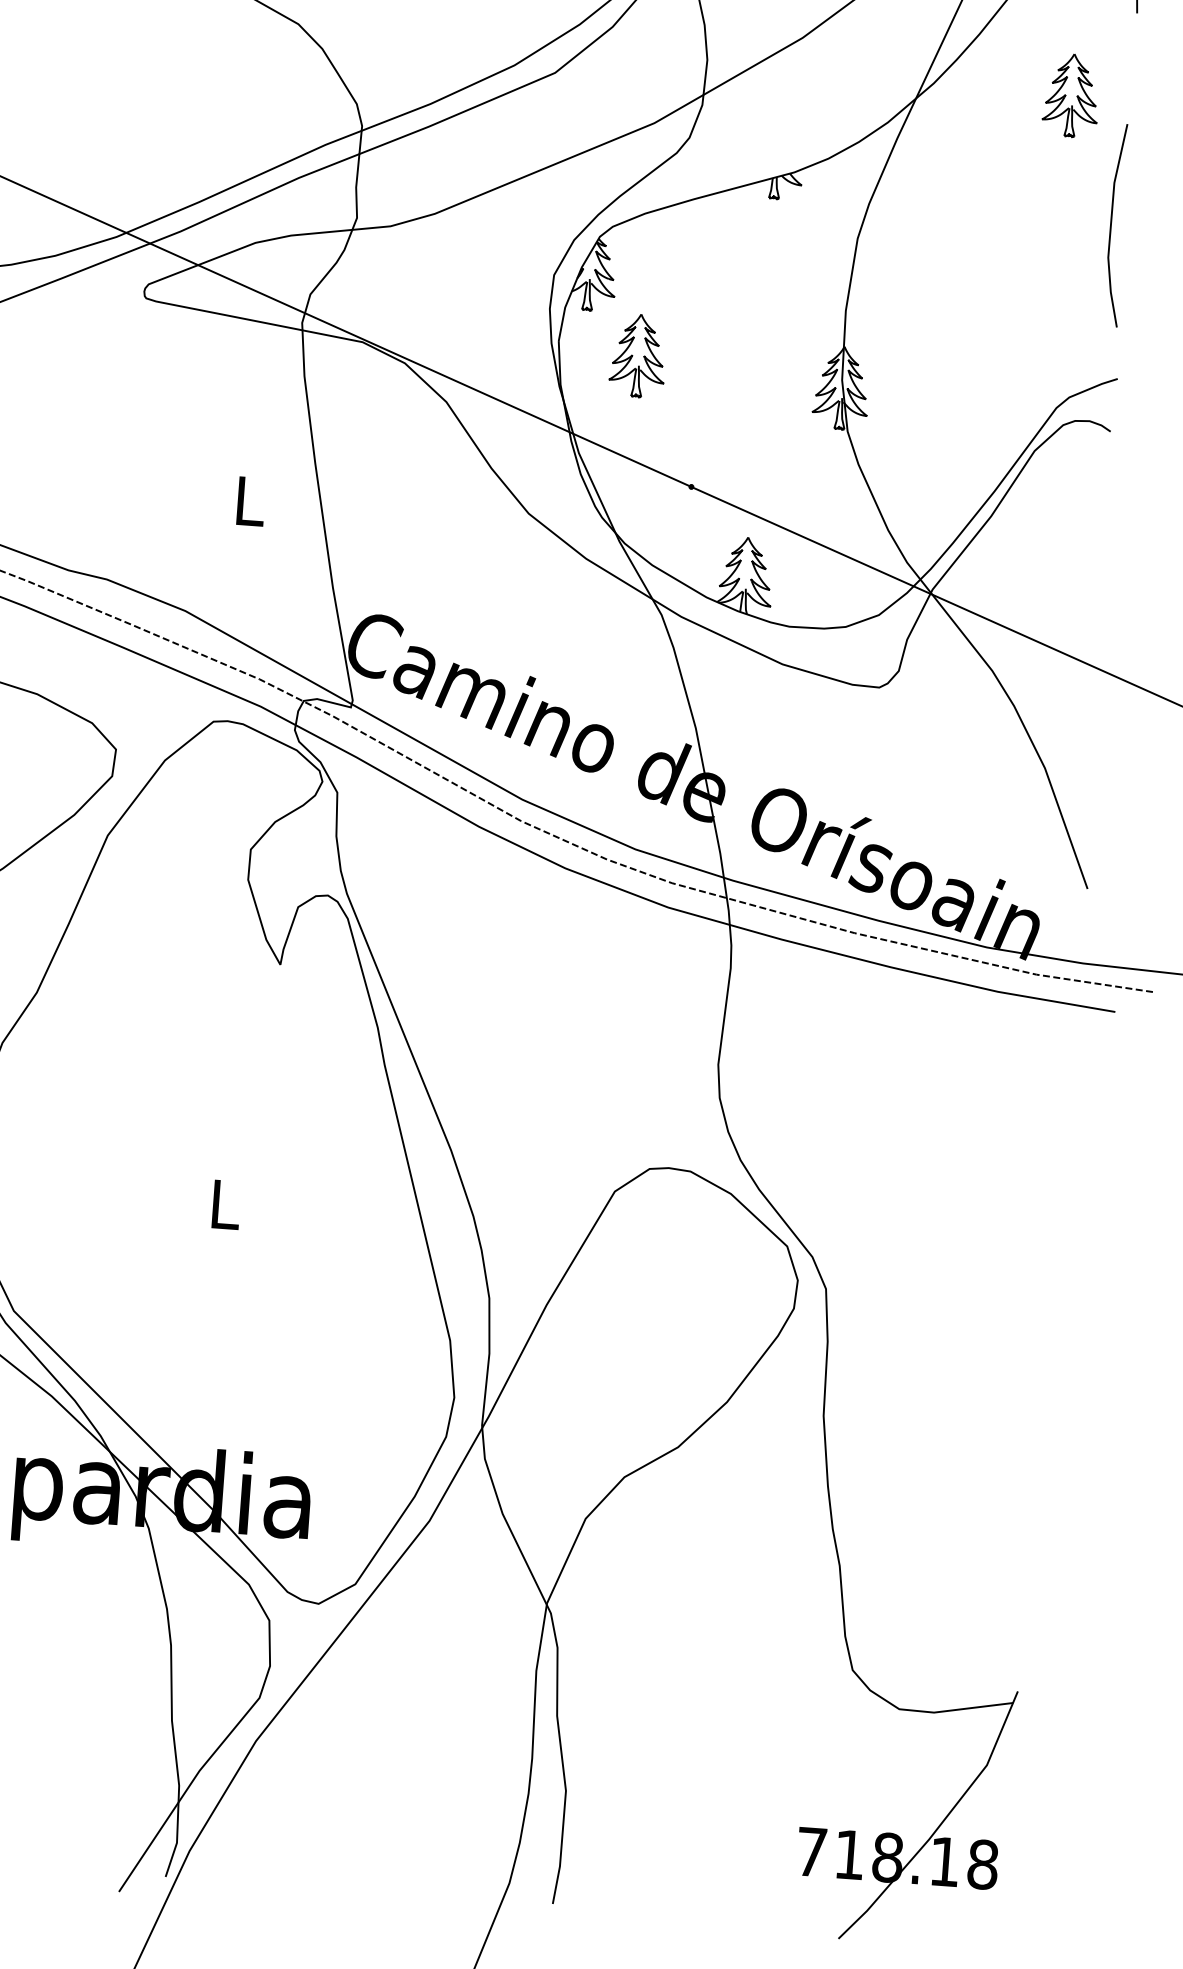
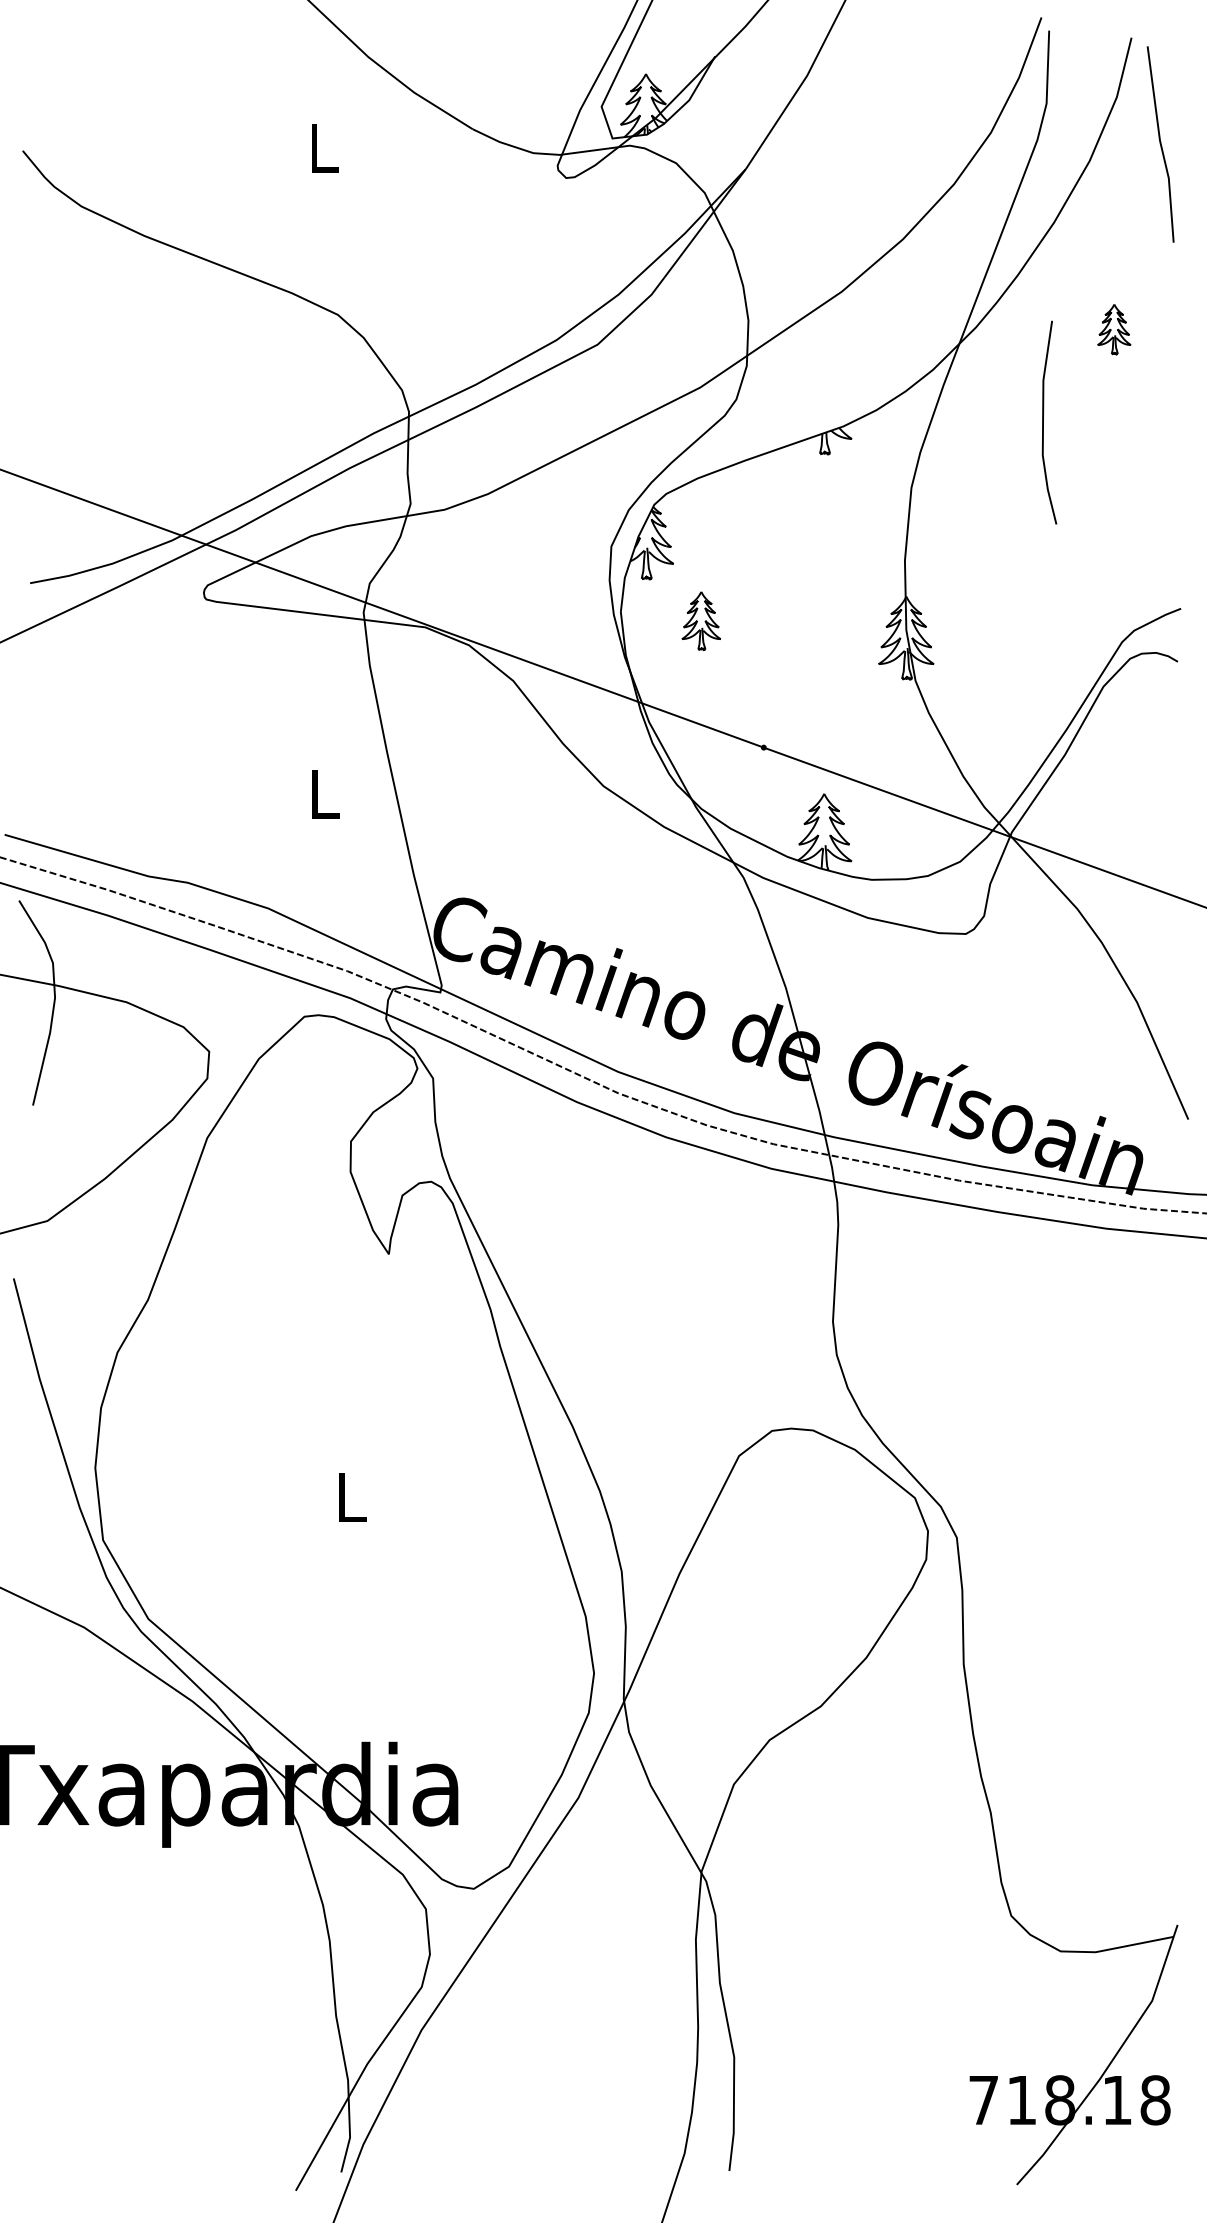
part: (1071, 95) -> (1114, 329), size x0.6
line: (1111, 224) -> (1043, 422), moved
part: (638, 356) -> (701, 621), size x0.7

